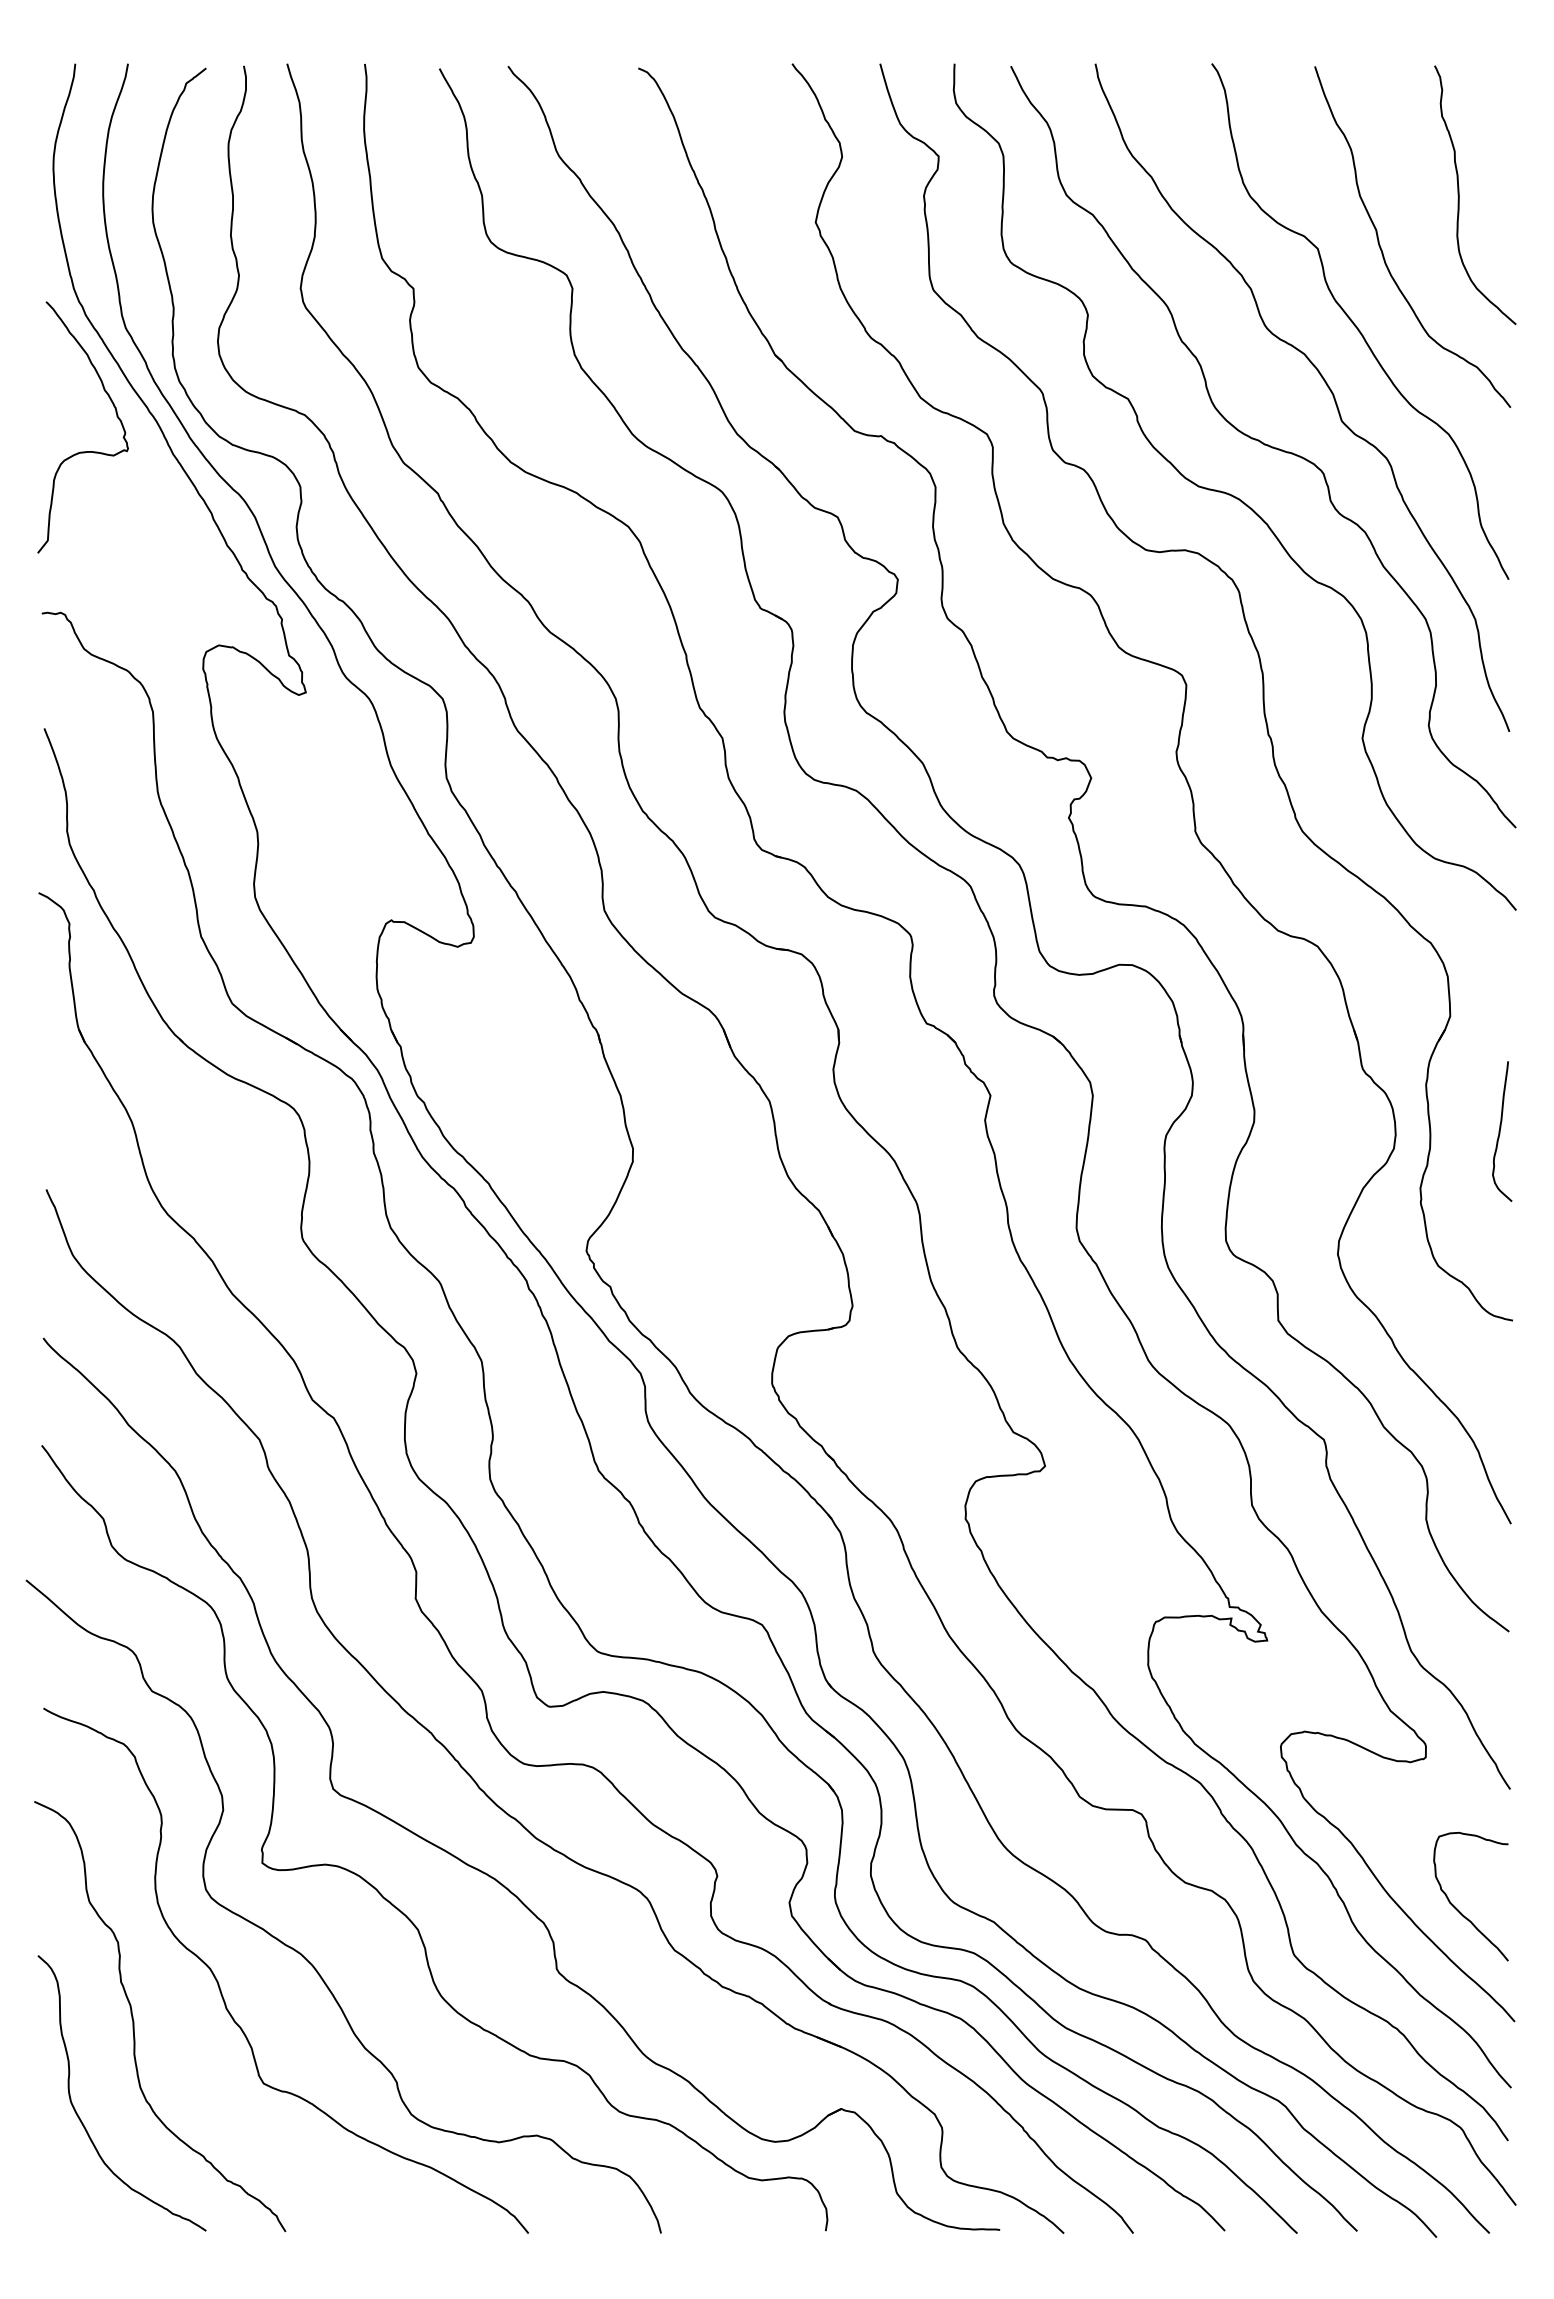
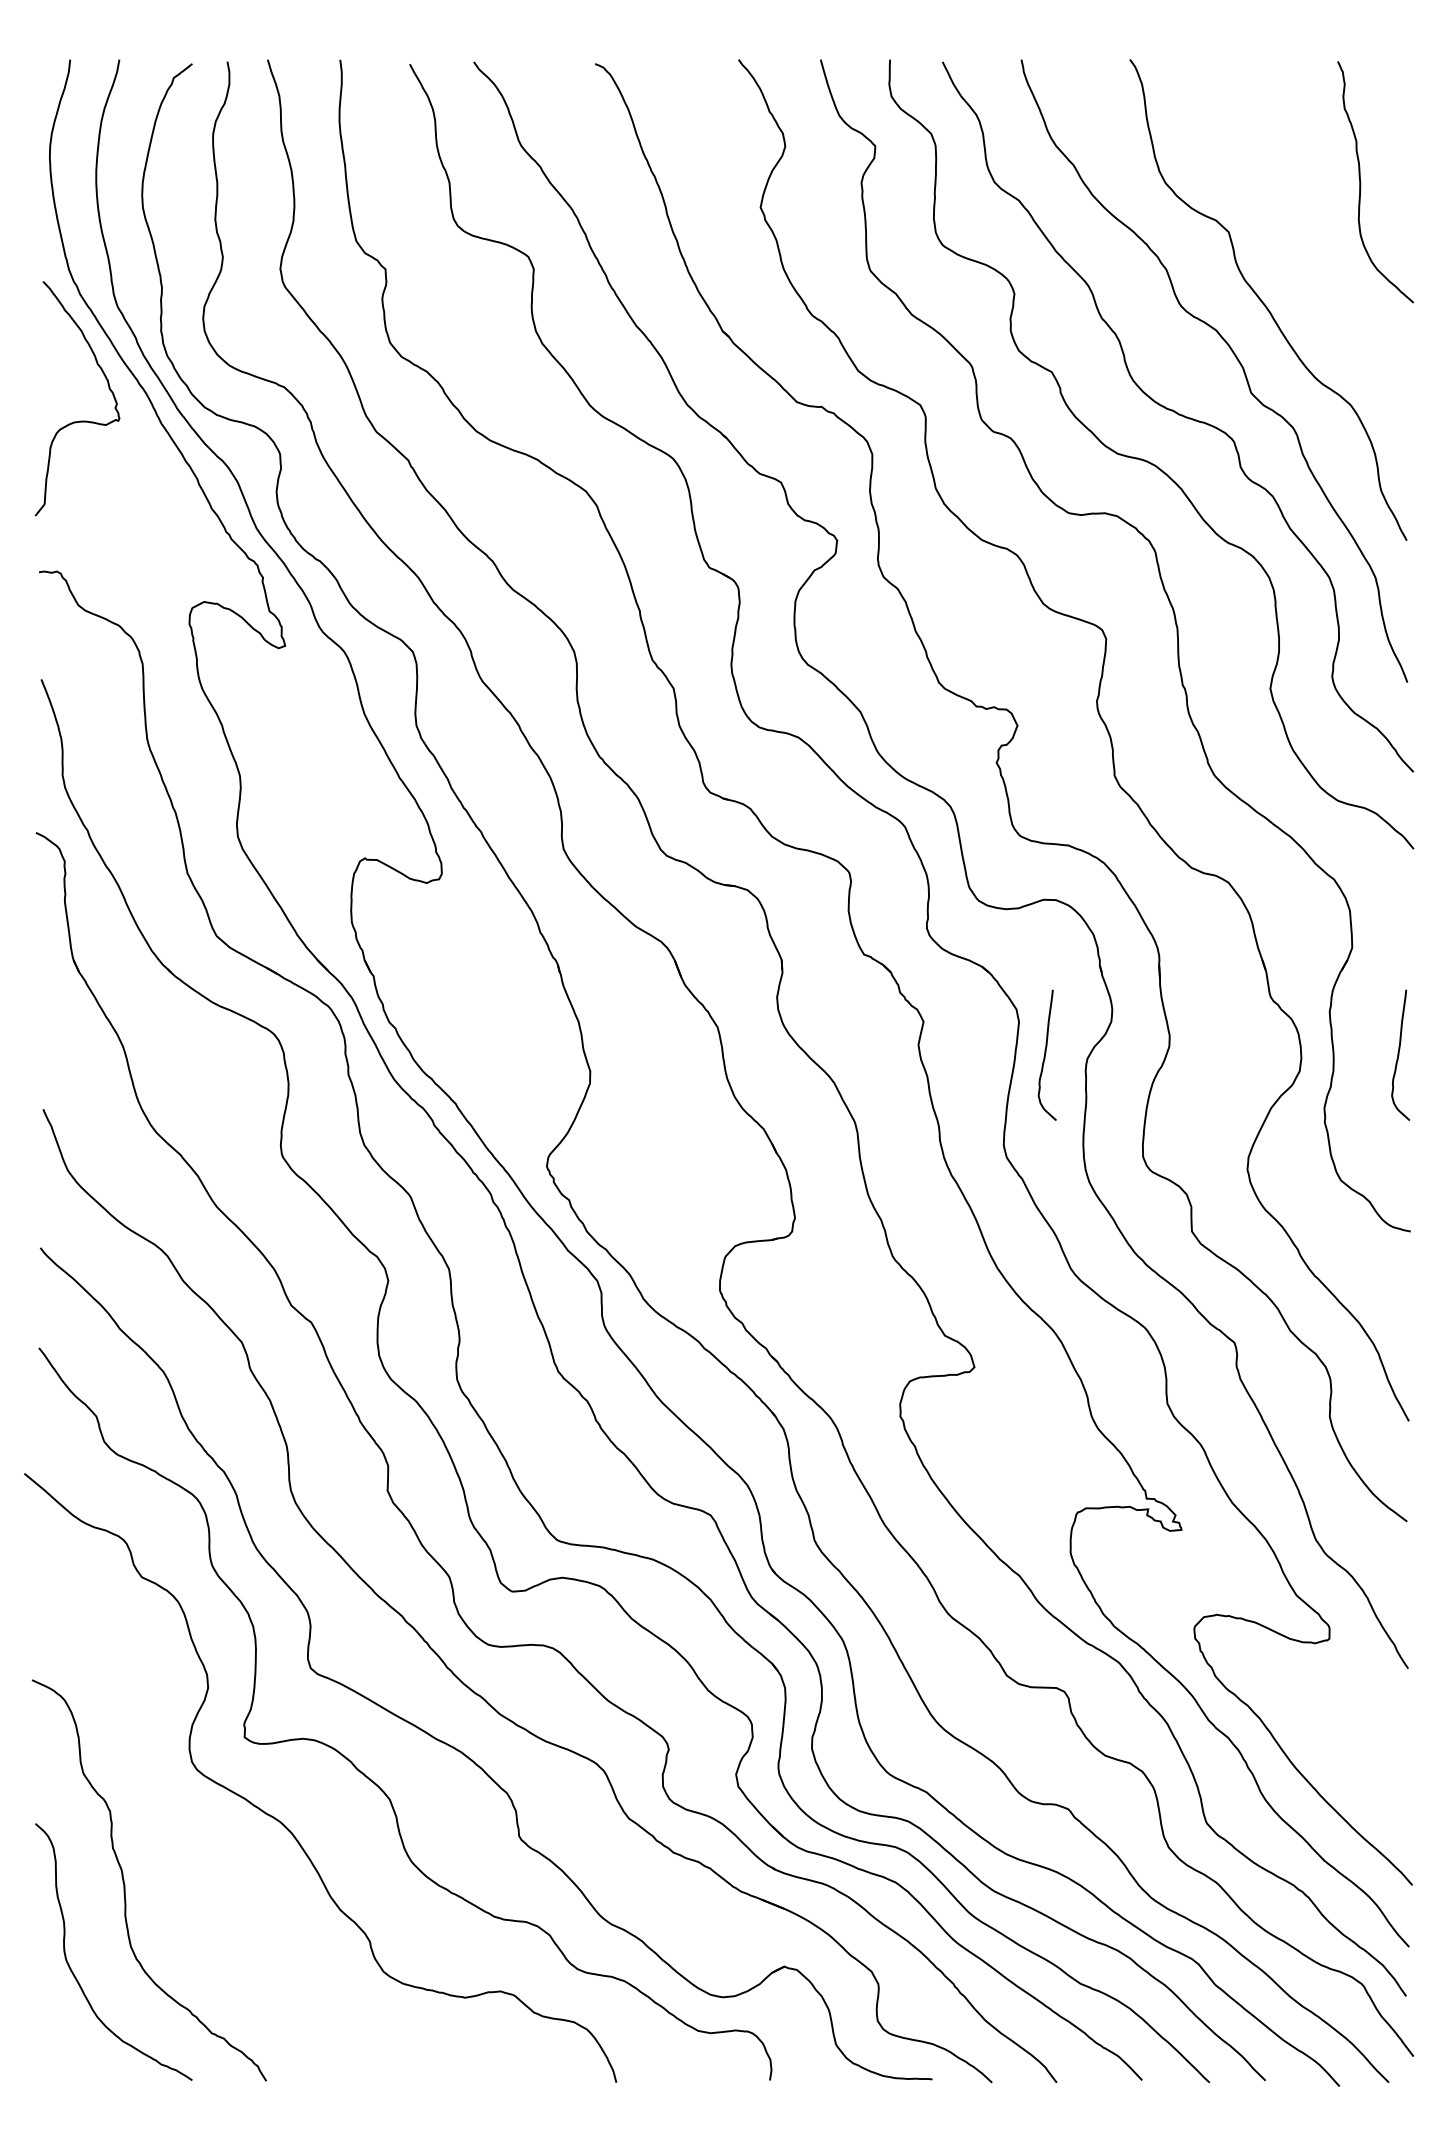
curve: (1382, 249) -> (1289, 232), removed
curve: (1121, 1131) -> (1045, 1055), added
curve: (1457, 1908) -> (1358, 1779), removed
curve: (221, 1990) -> (206, 1856), removed

